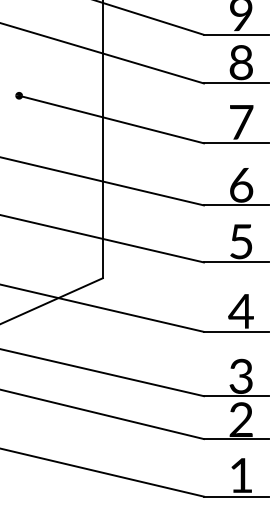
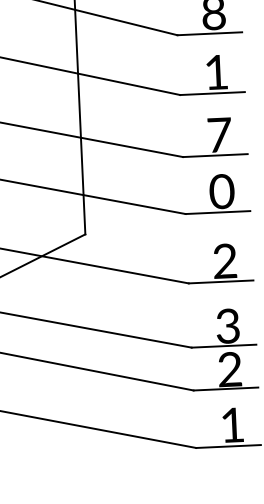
text: (241, 122) -> (216, 72), 7 -> 1
text: (241, 185) -> (219, 135), 6 -> 7
text: (240, 241) -> (221, 191), 5 -> 0
text: (240, 310) -> (224, 260), 4 -> 2

